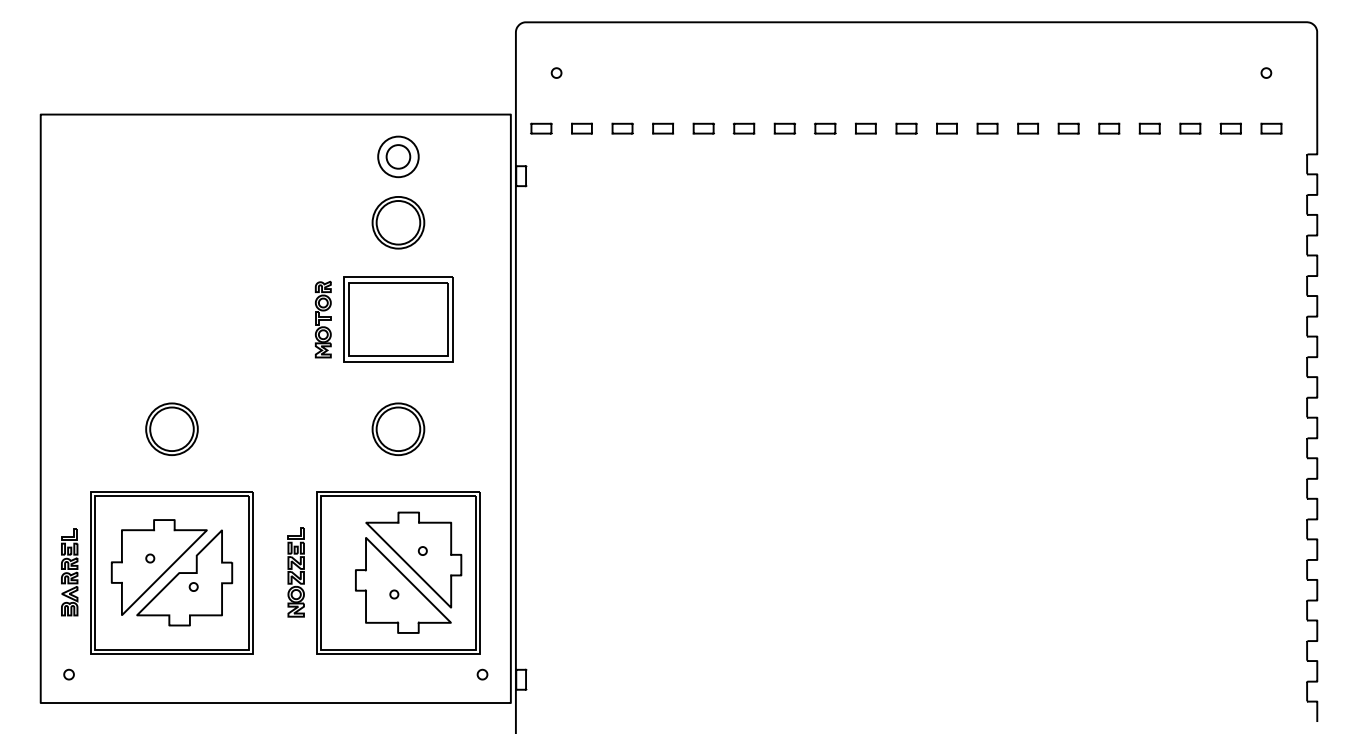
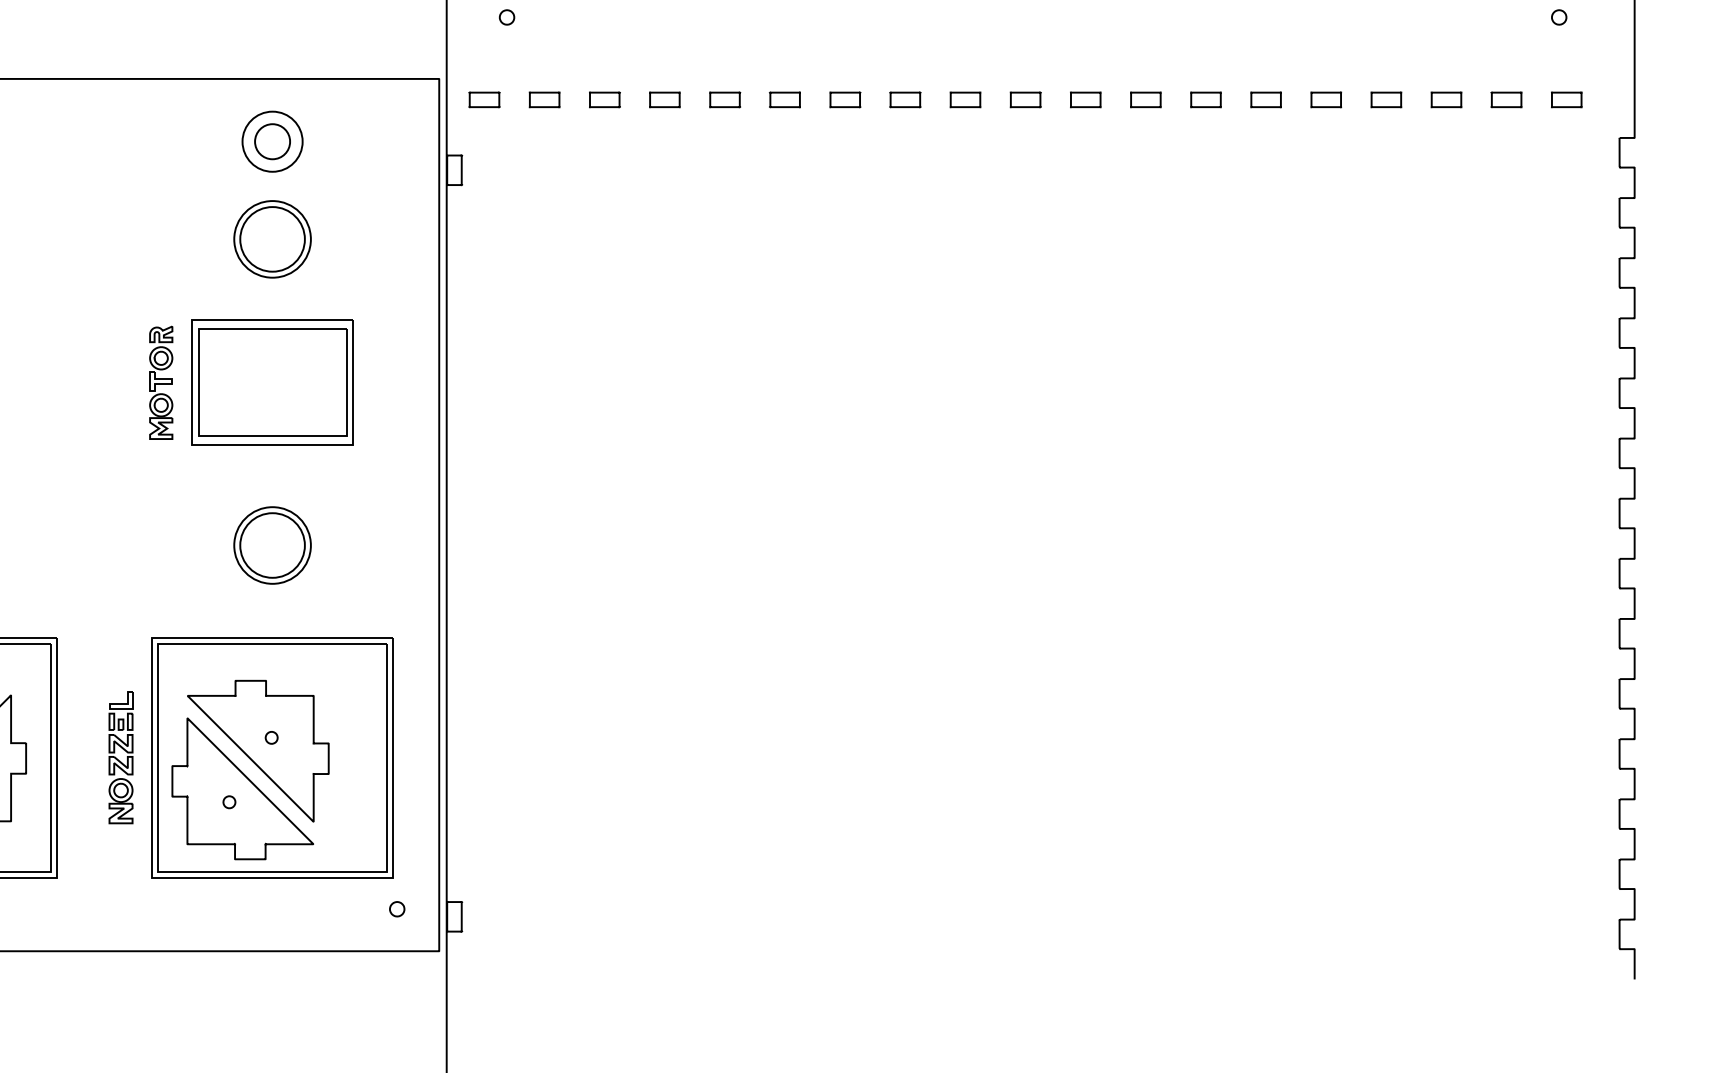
part: (408, 572) -> (250, 769), moved

